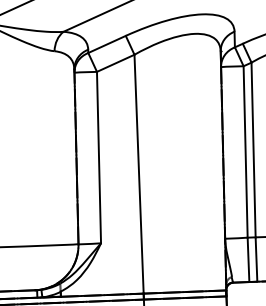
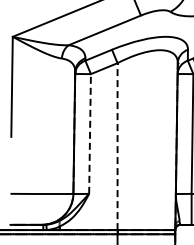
line: (99, 156) -> (90, 133), solid -> dashed
line: (138, 173) -> (117, 146), solid -> dashed

